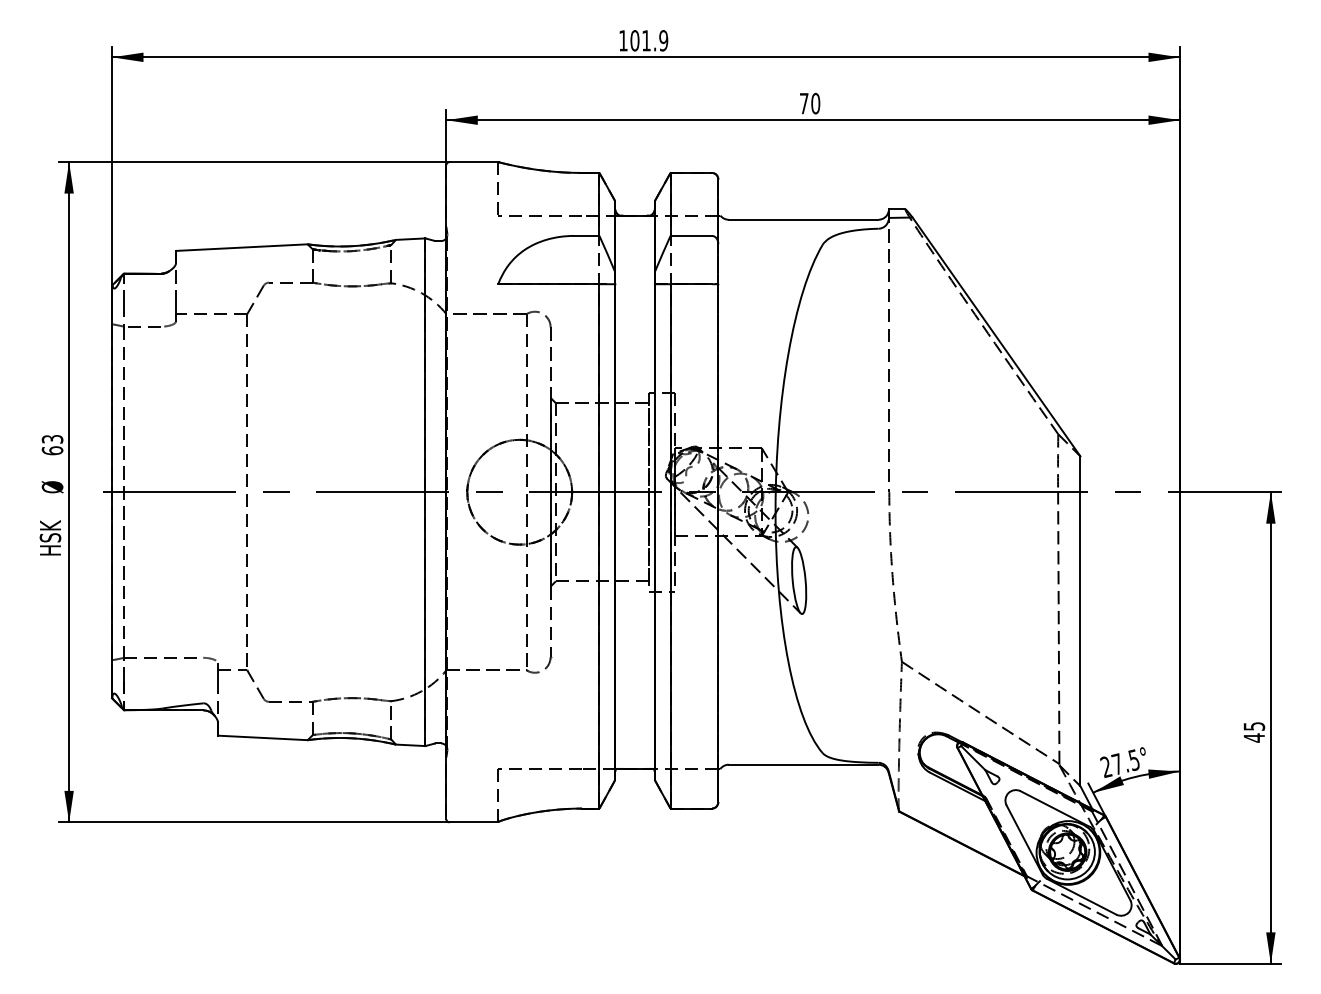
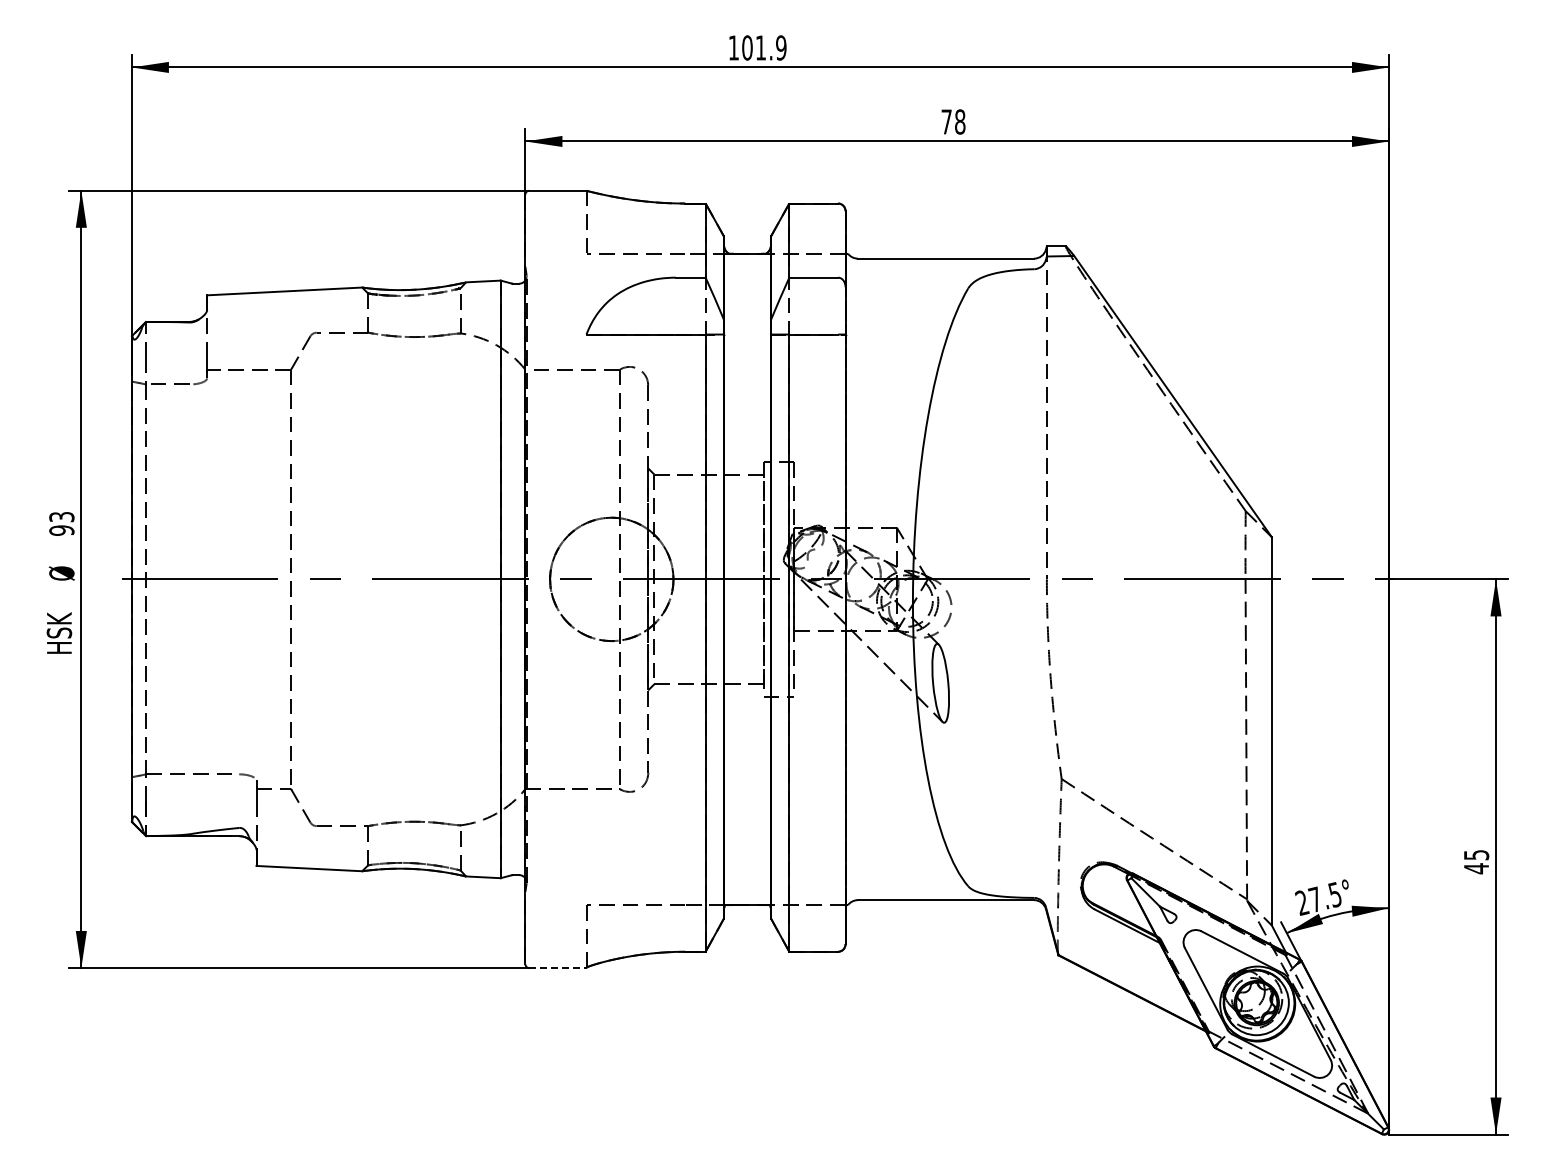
text: (815, 103) -> (960, 121), 70 -> 78
text: (52, 450) -> (61, 530), 63 -> 93
line: (473, 822) -> (557, 968), solid -> dashed

